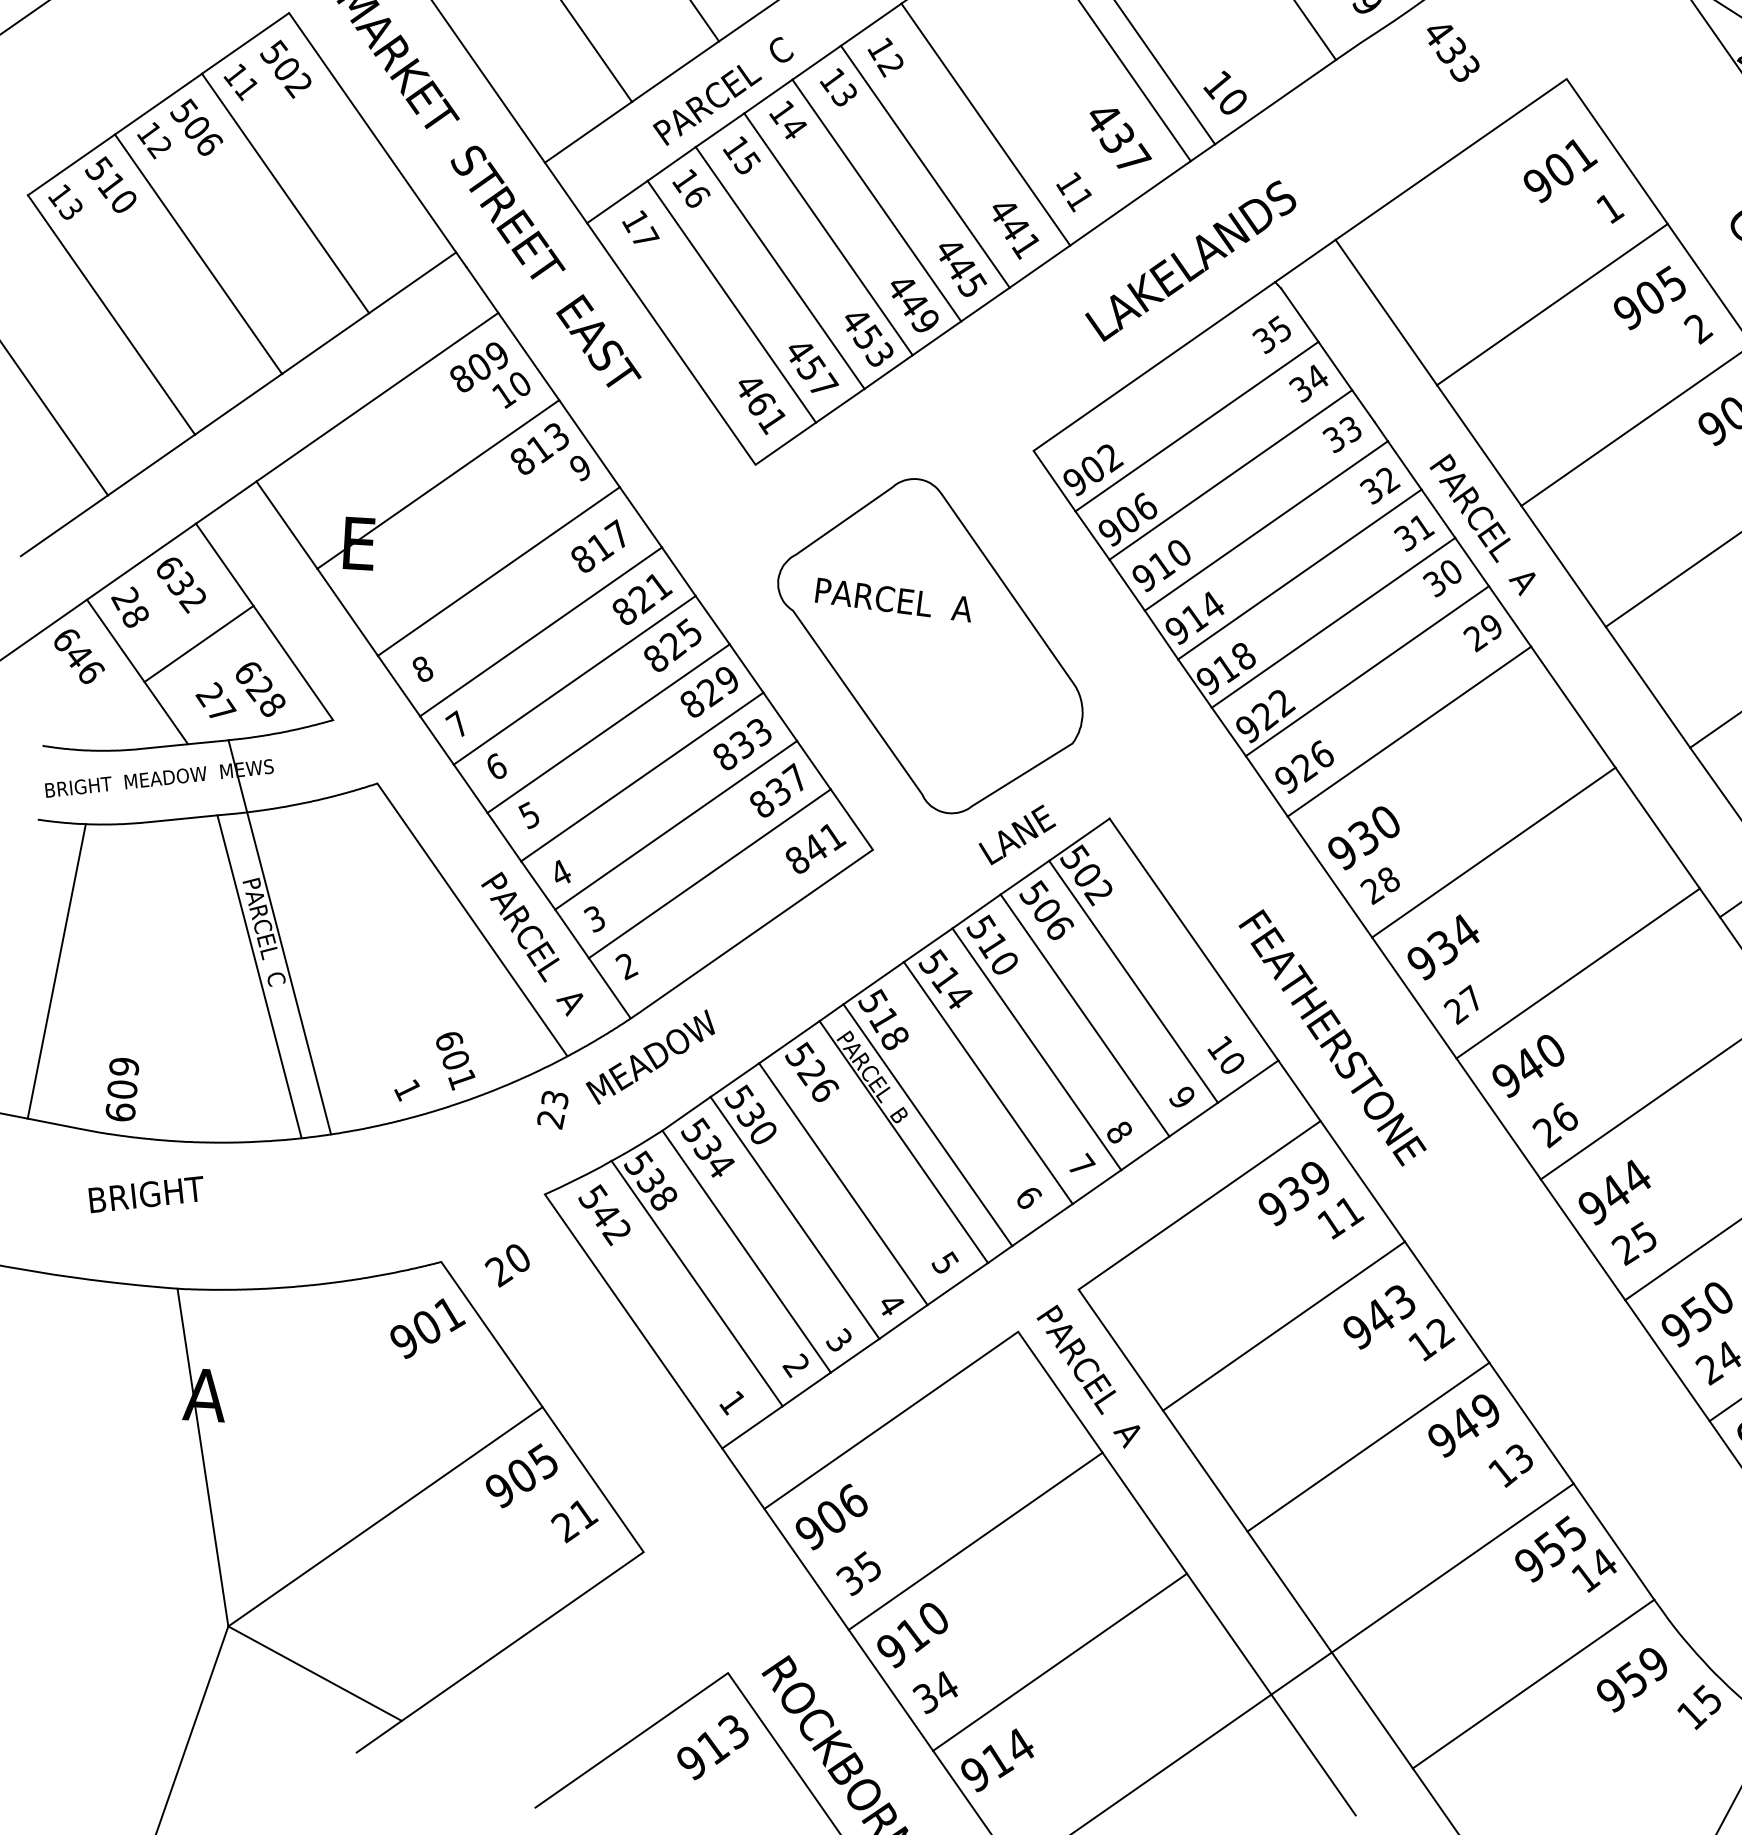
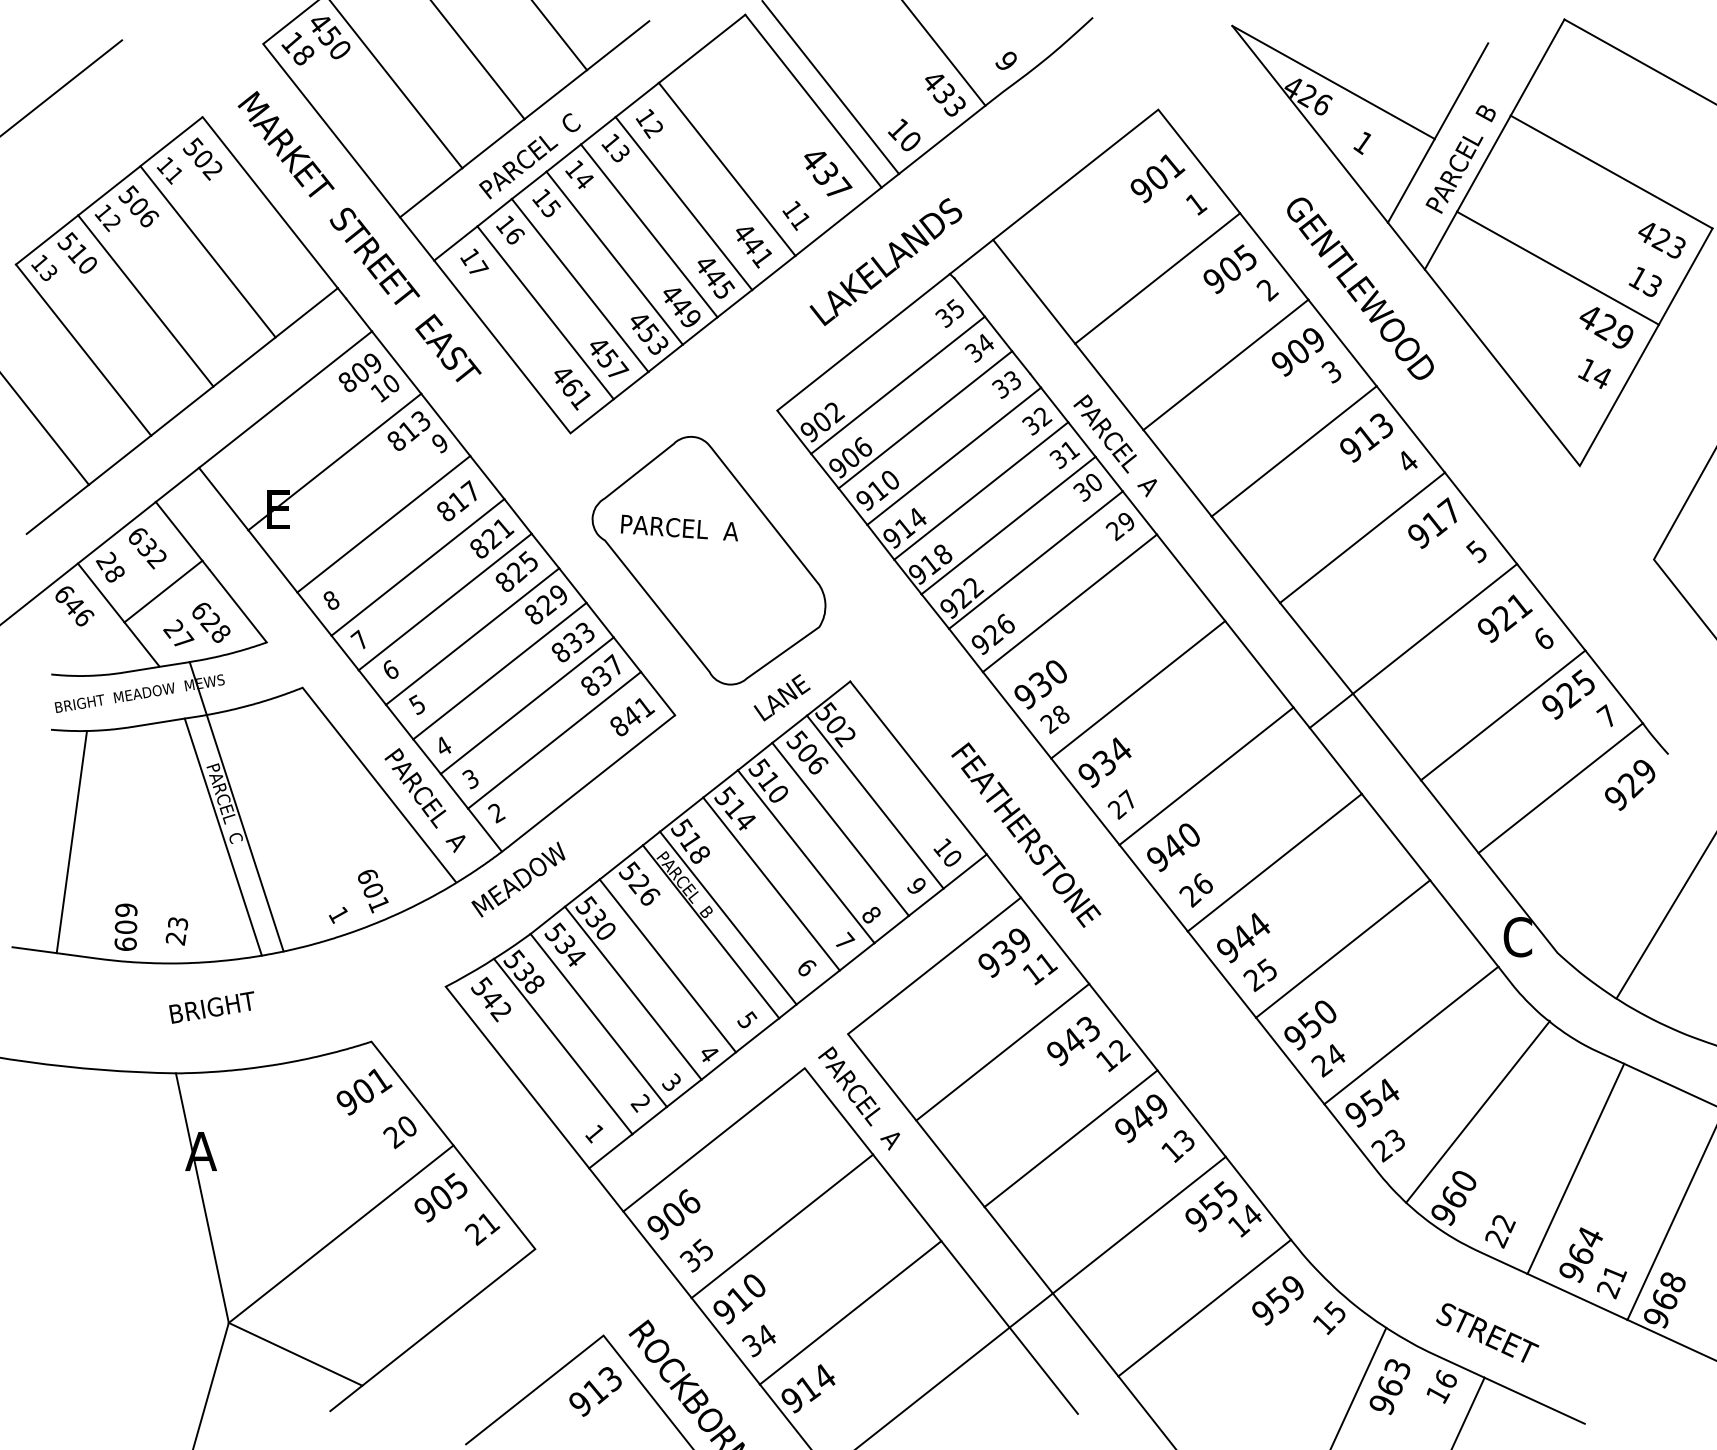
text: (1453, 53) -> (945, 95), moved
text: (552, 1110) -> (176, 931), moved
text: (144, 1194) -> (211, 1007), moved
text: (506, 1265) -> (399, 1132), moved

